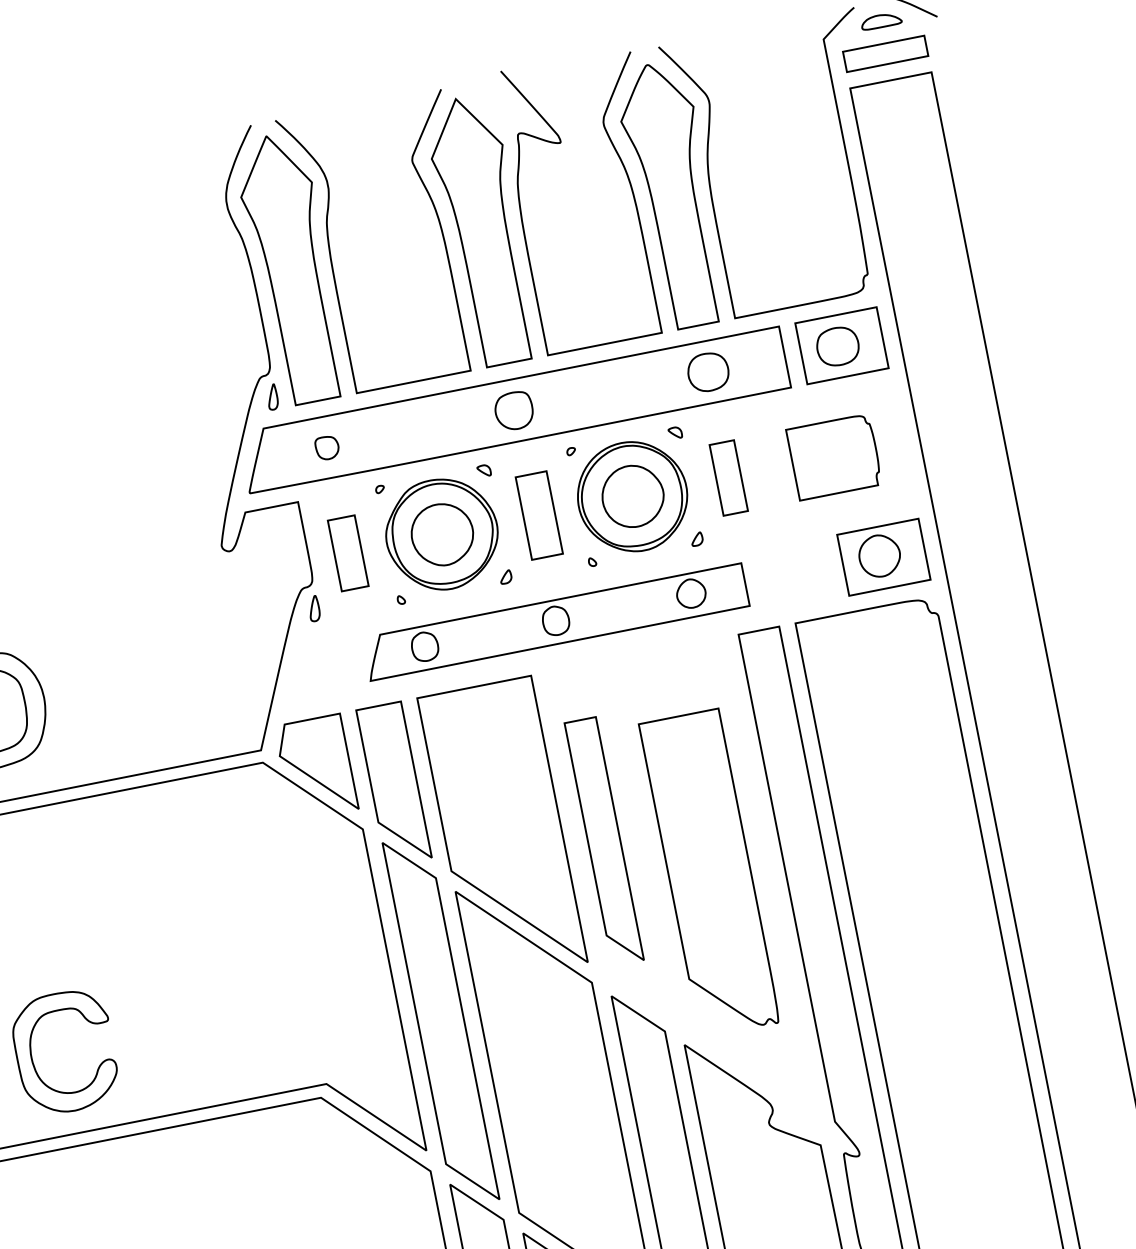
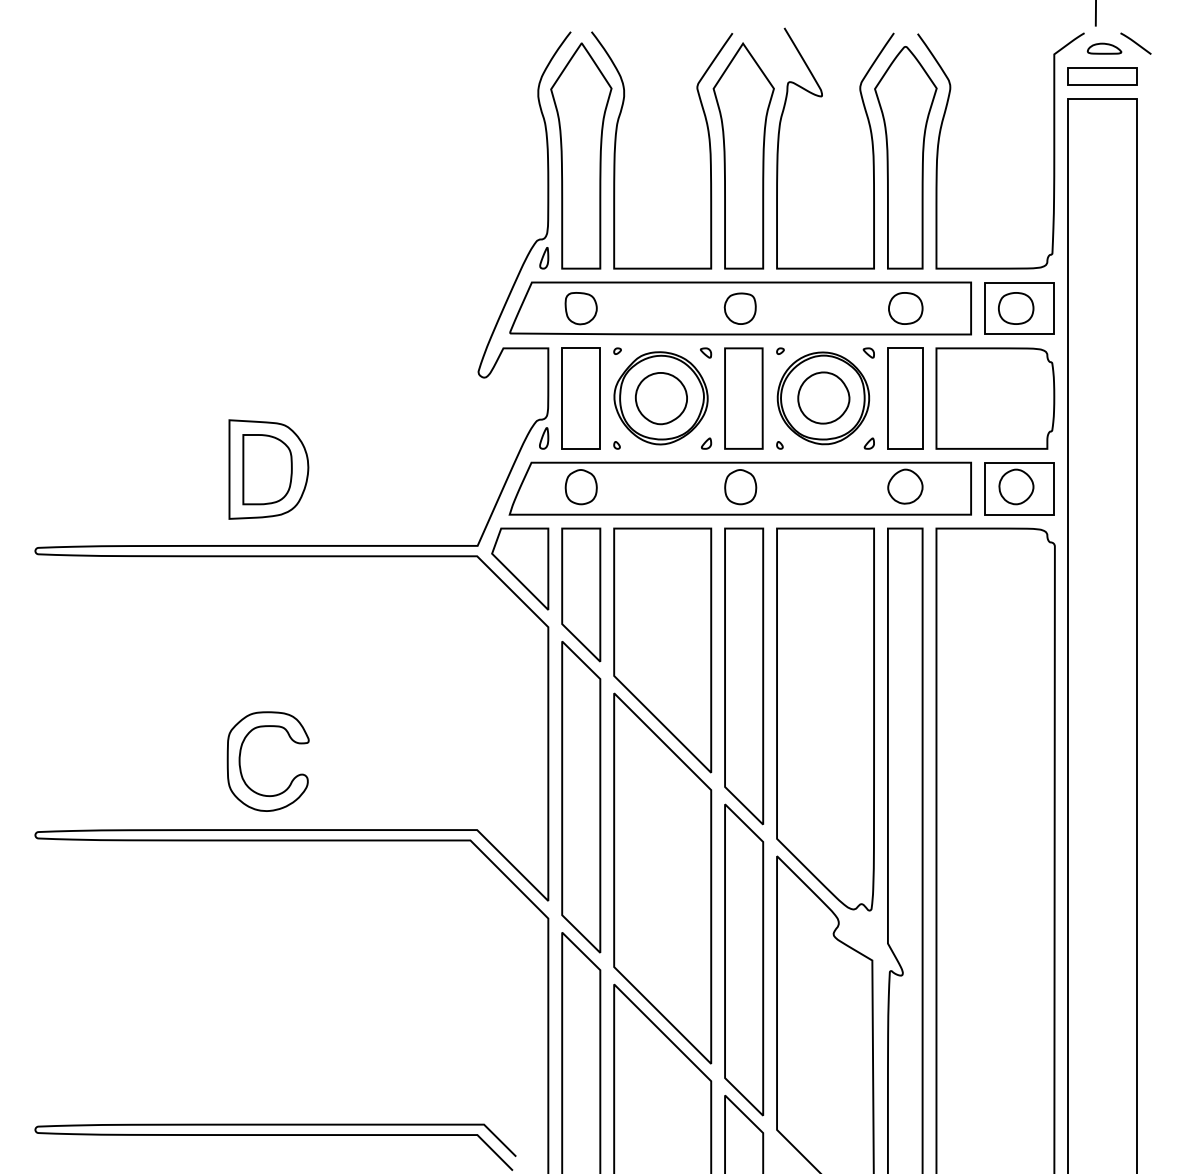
part: (326, 447) -> (580, 308), size x1.67
part: (834, 456) -> (995, 398), size x1.67
part: (728, 477) -> (905, 398), size x1.67
part: (538, 515) -> (743, 398), size x1.43
part: (347, 553) -> (580, 398), size x1.67
part: (555, 622) -> (739, 488), size x1.43
part: (604, 841) -> (744, 676), size x1.43
part: (709, 873) -> (825, 719), size x1.43

